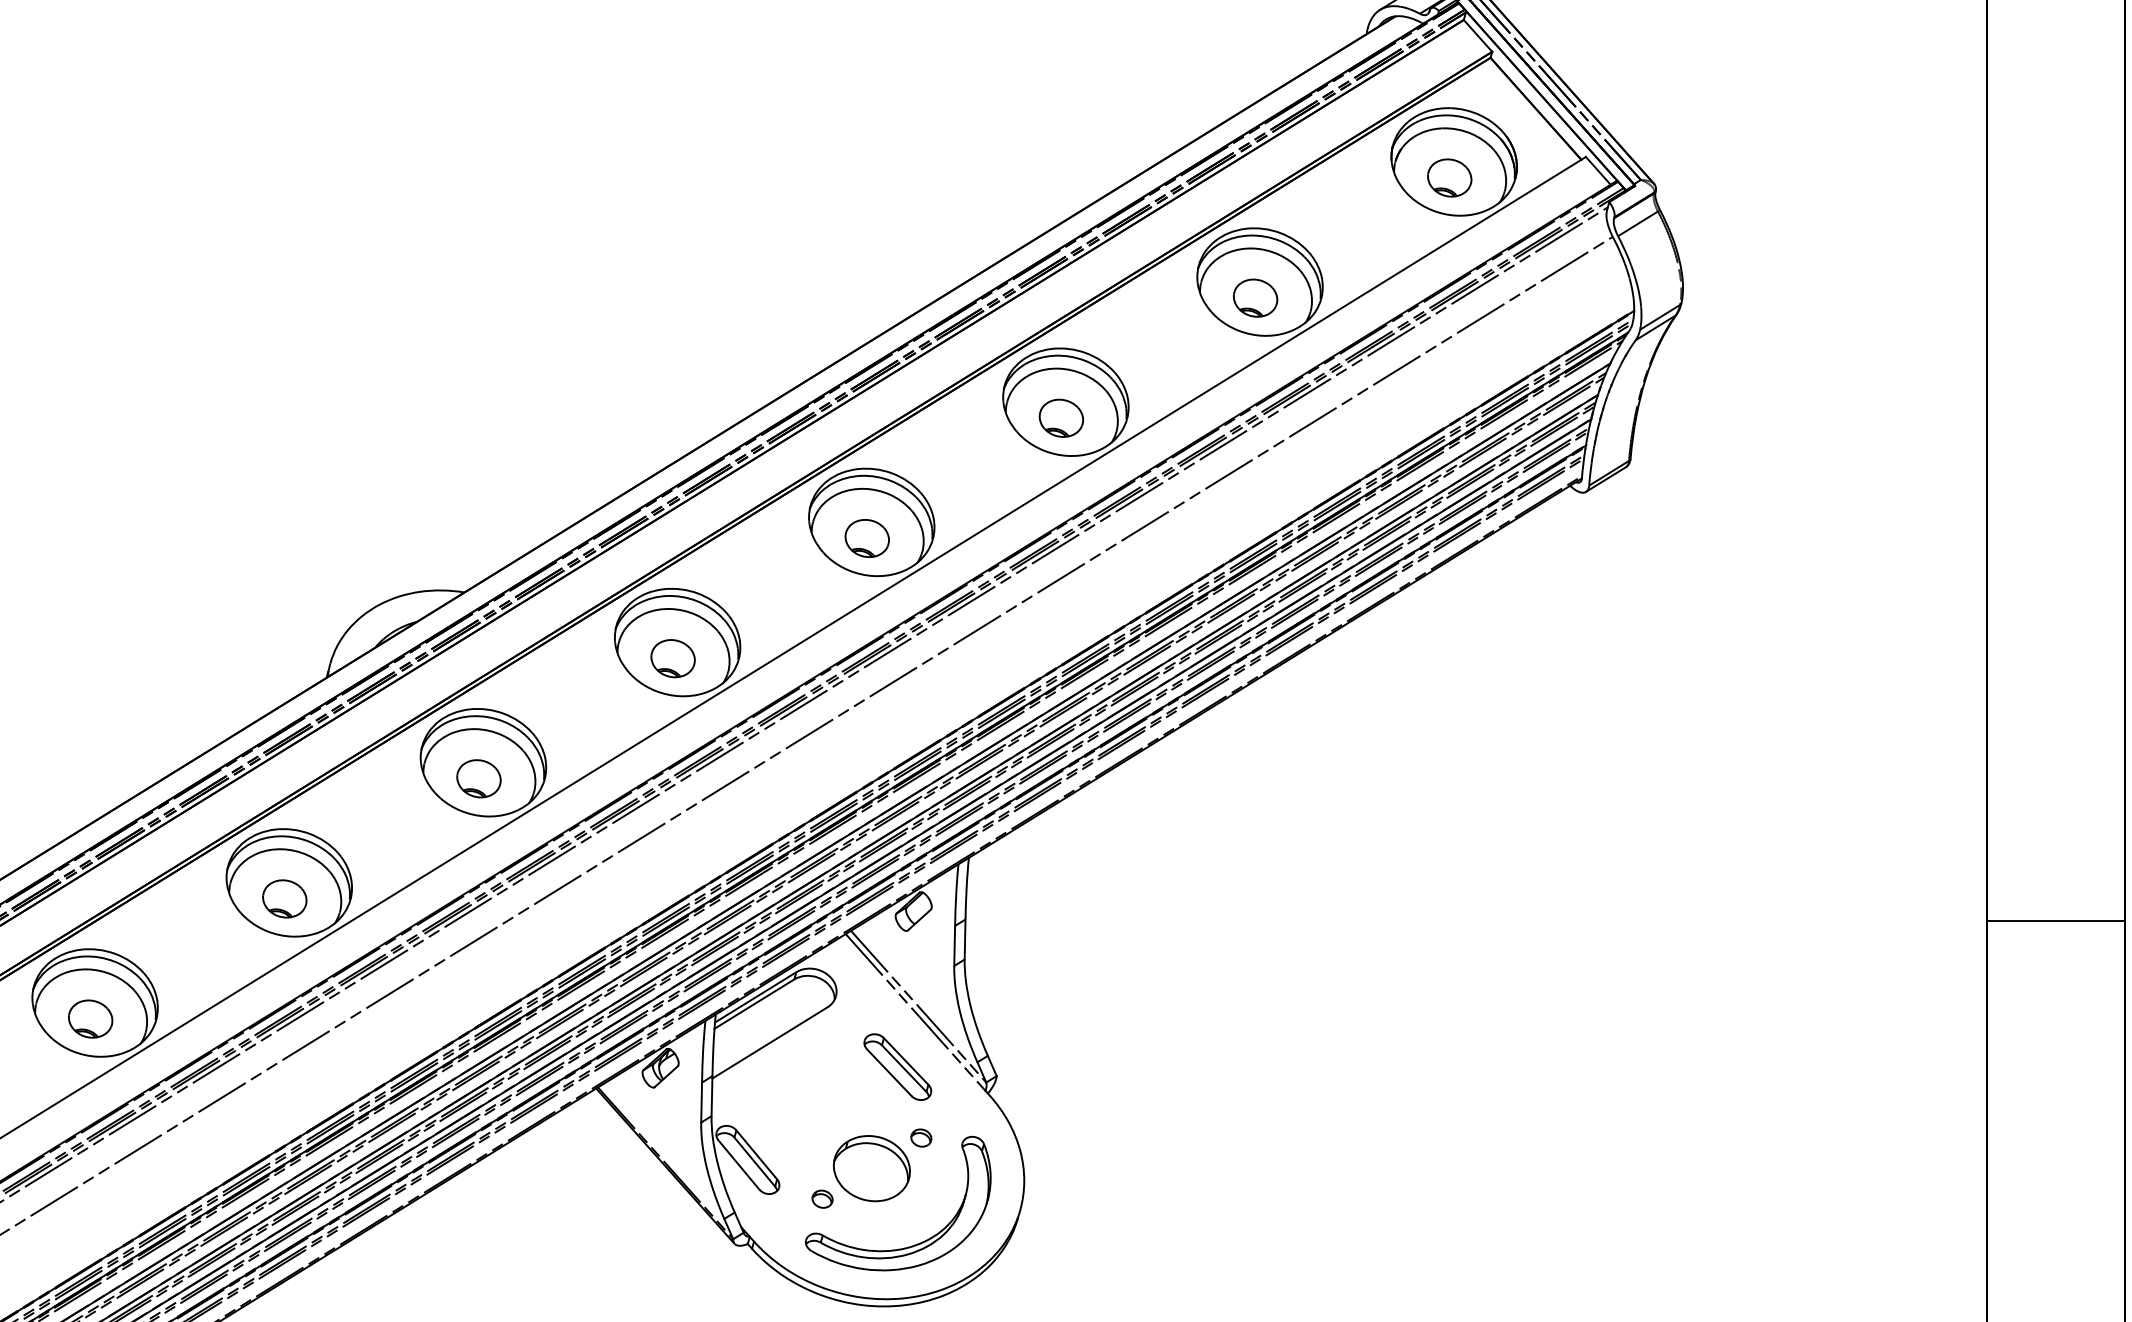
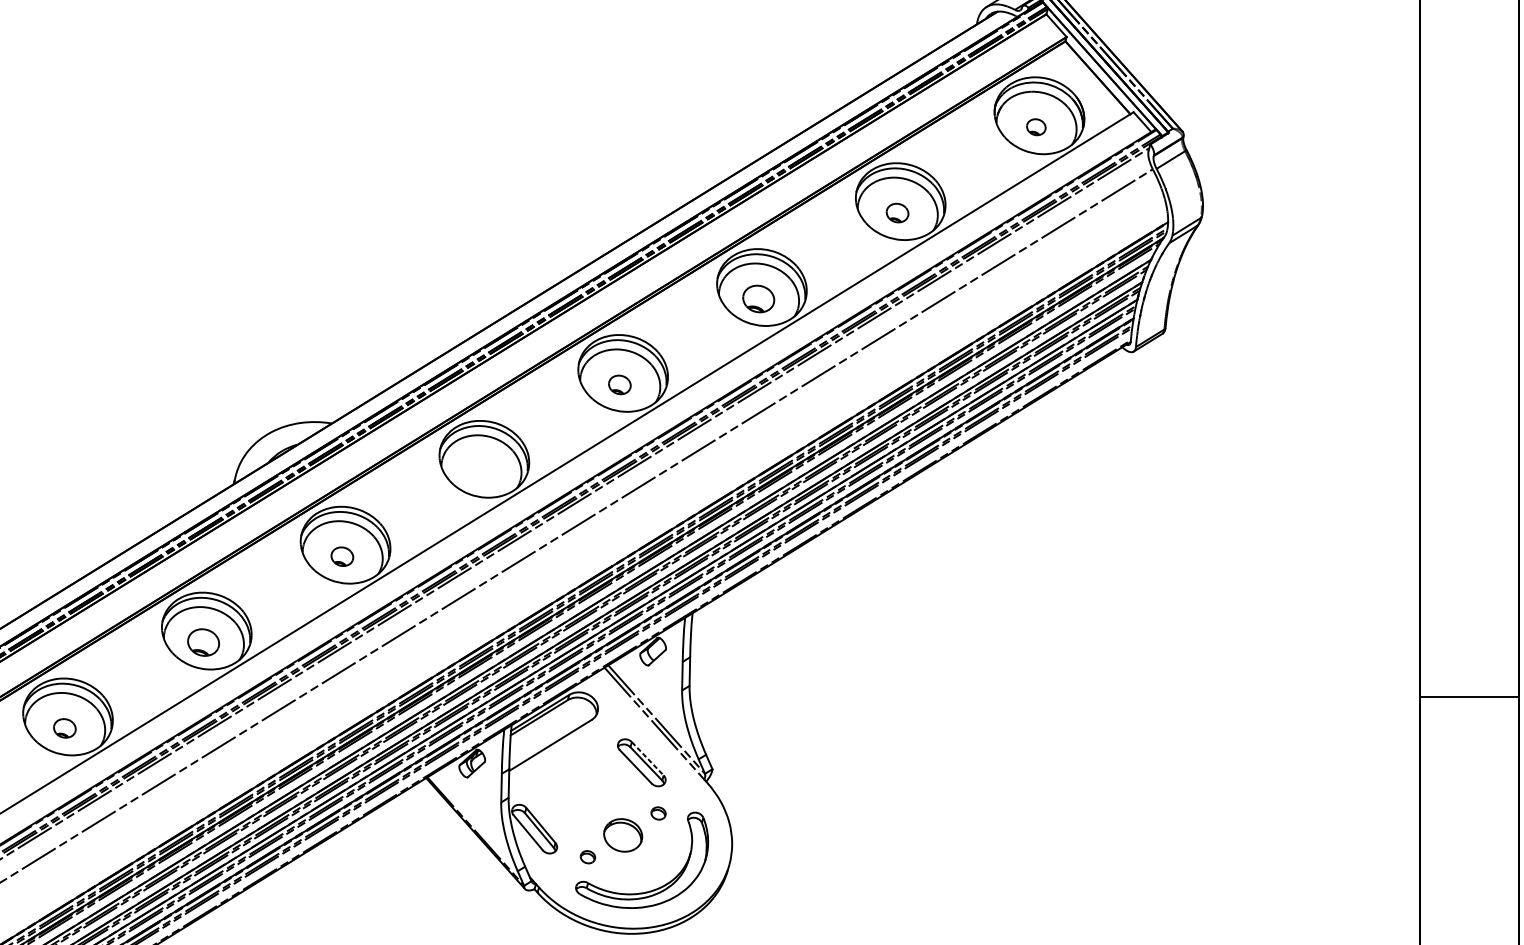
part: (1449, 177) -> (1036, 126), size x0.6
part: (1255, 297) -> (897, 212), size x0.7
part: (866, 538) -> (619, 384), size x0.7
part: (672, 658) -> (480, 470), removed
part: (478, 778) -> (342, 556), size x0.7
line: (2055, 921) -> (1469, 697), moved
part: (90, 1018) -> (64, 728), size x0.7
line: (906, 1061) -> (647, 758), solid -> dashed
part: (871, 1168) -> (622, 835), size x0.7

